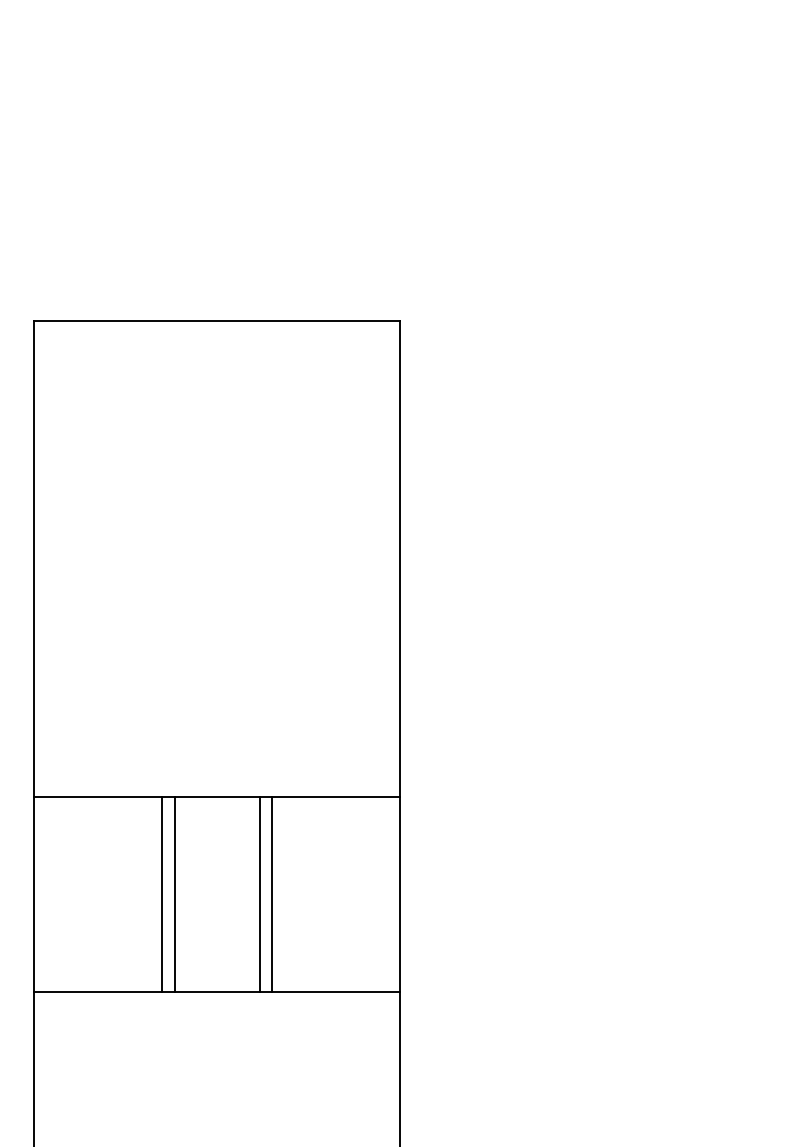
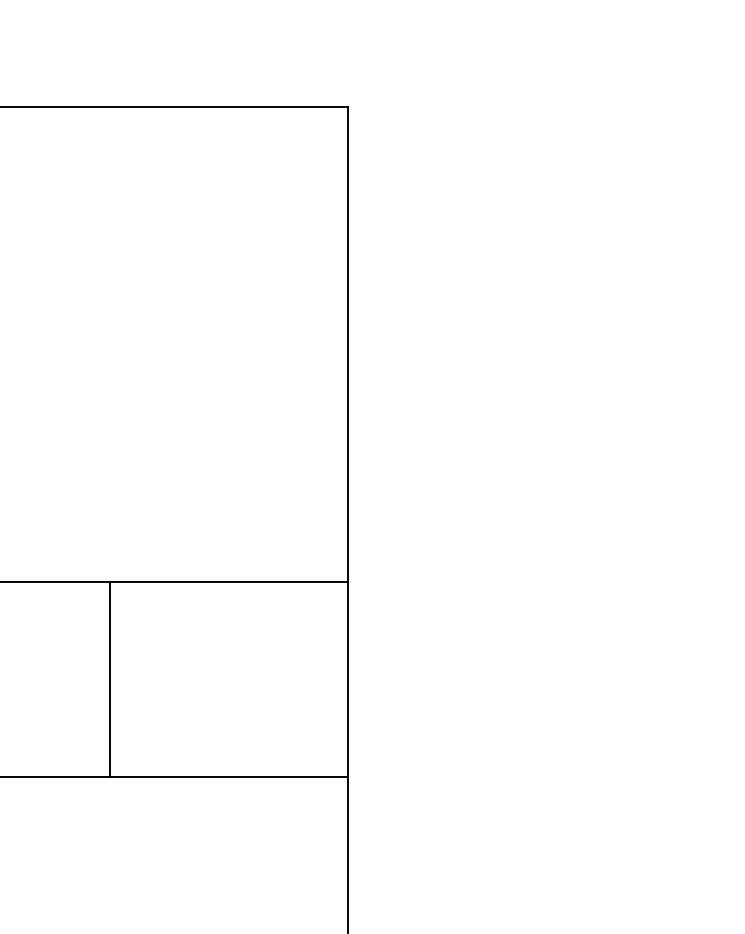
line: (174, 893) -> (122, 678), removed
line: (260, 893) -> (208, 678), removed
line: (272, 893) -> (220, 678), removed

